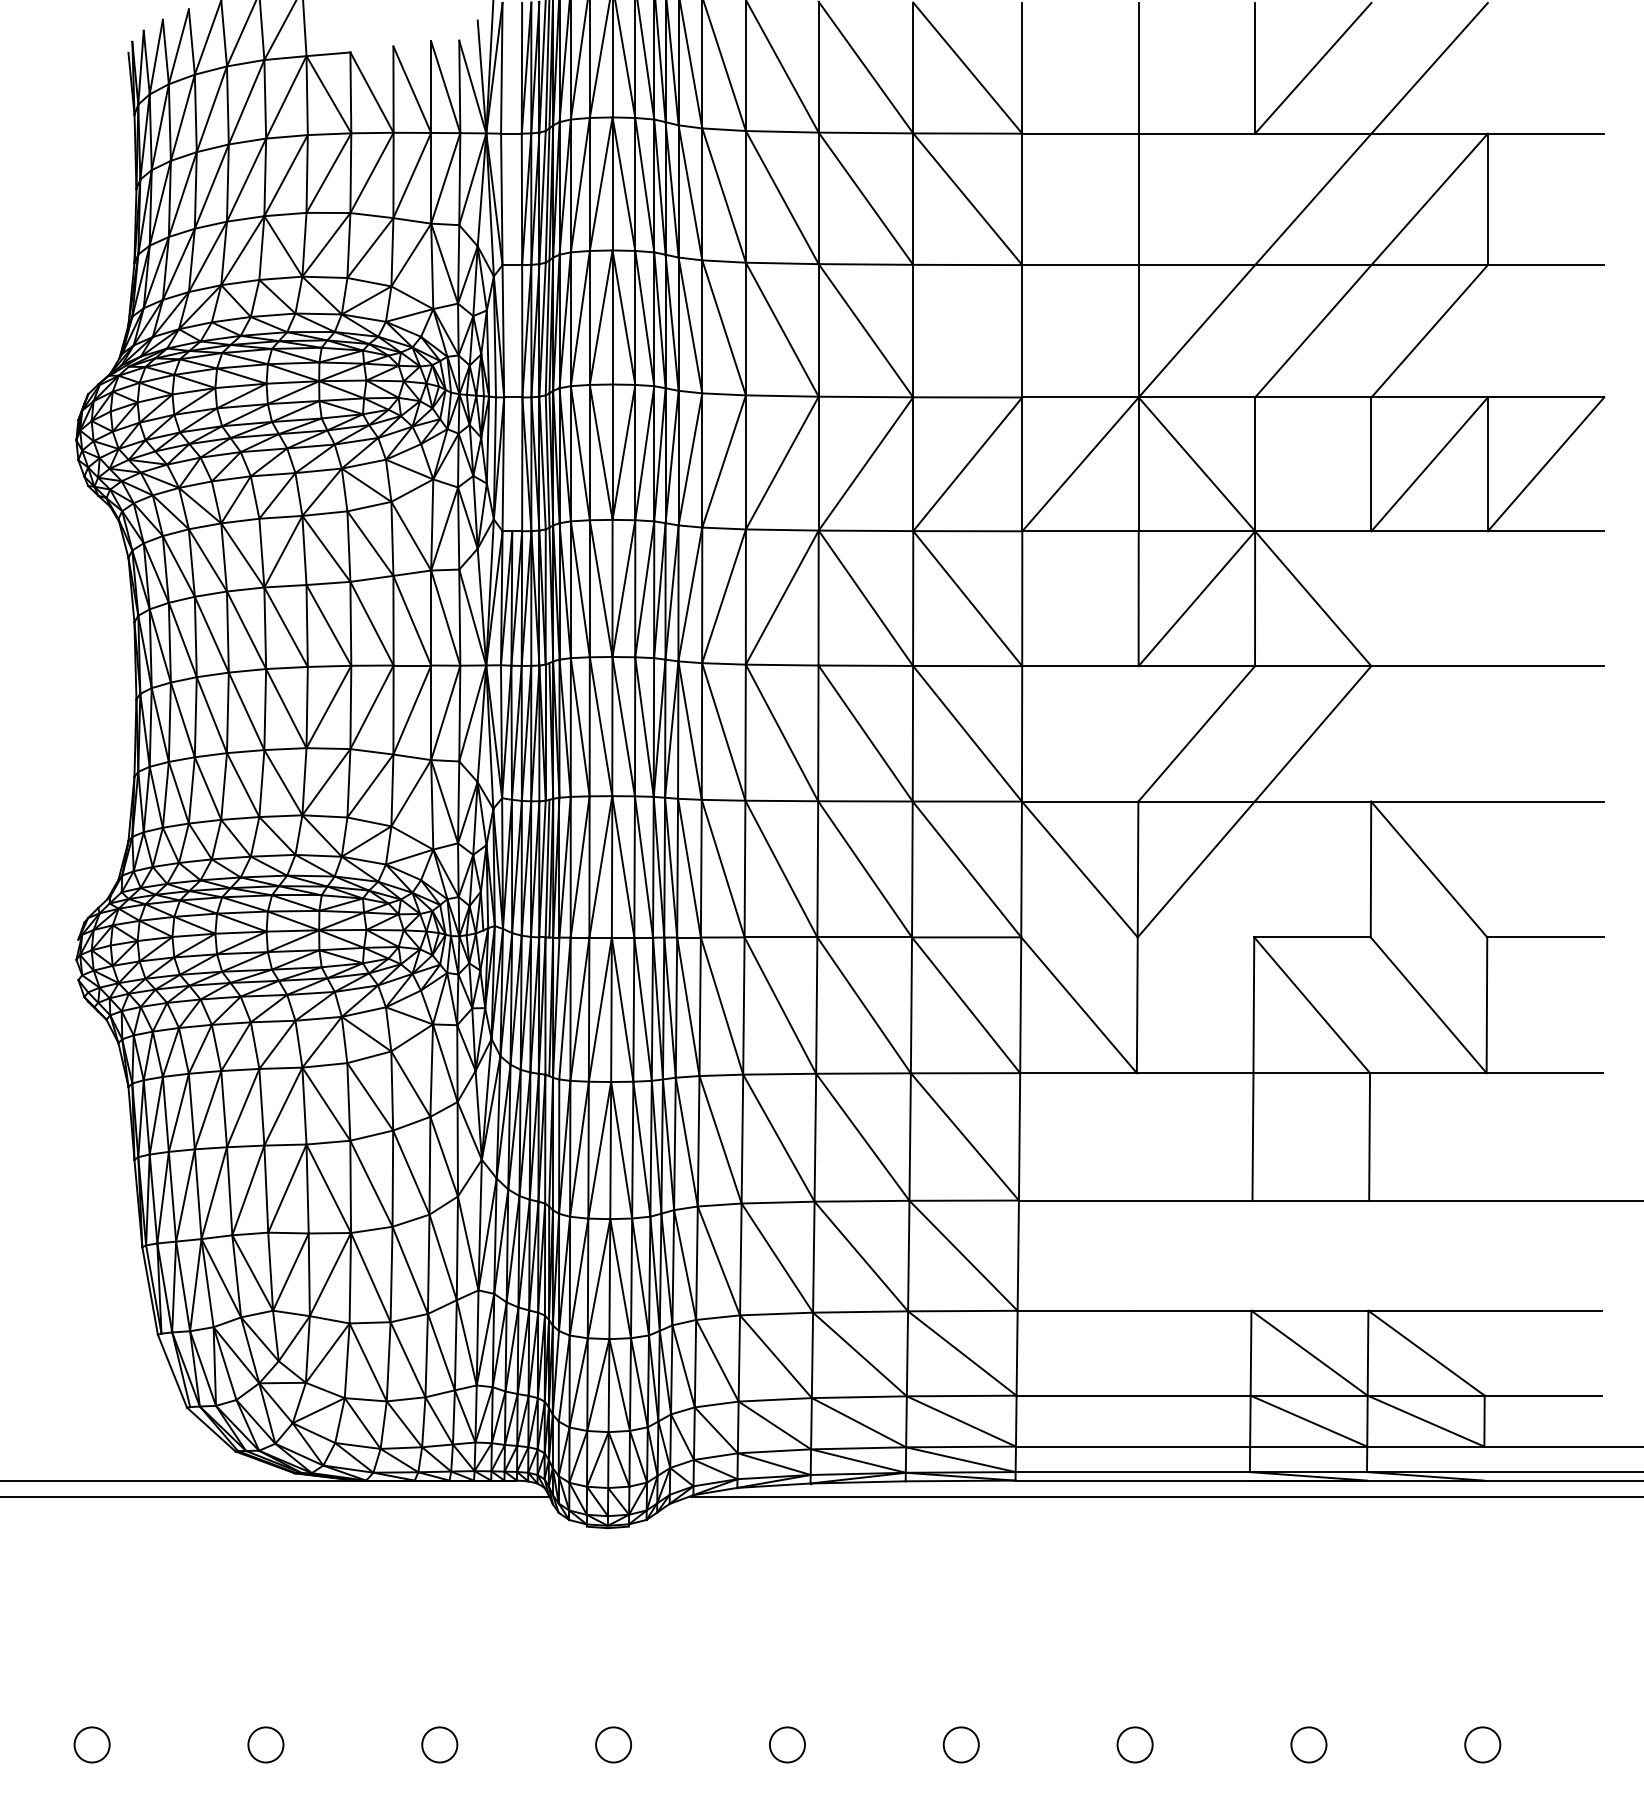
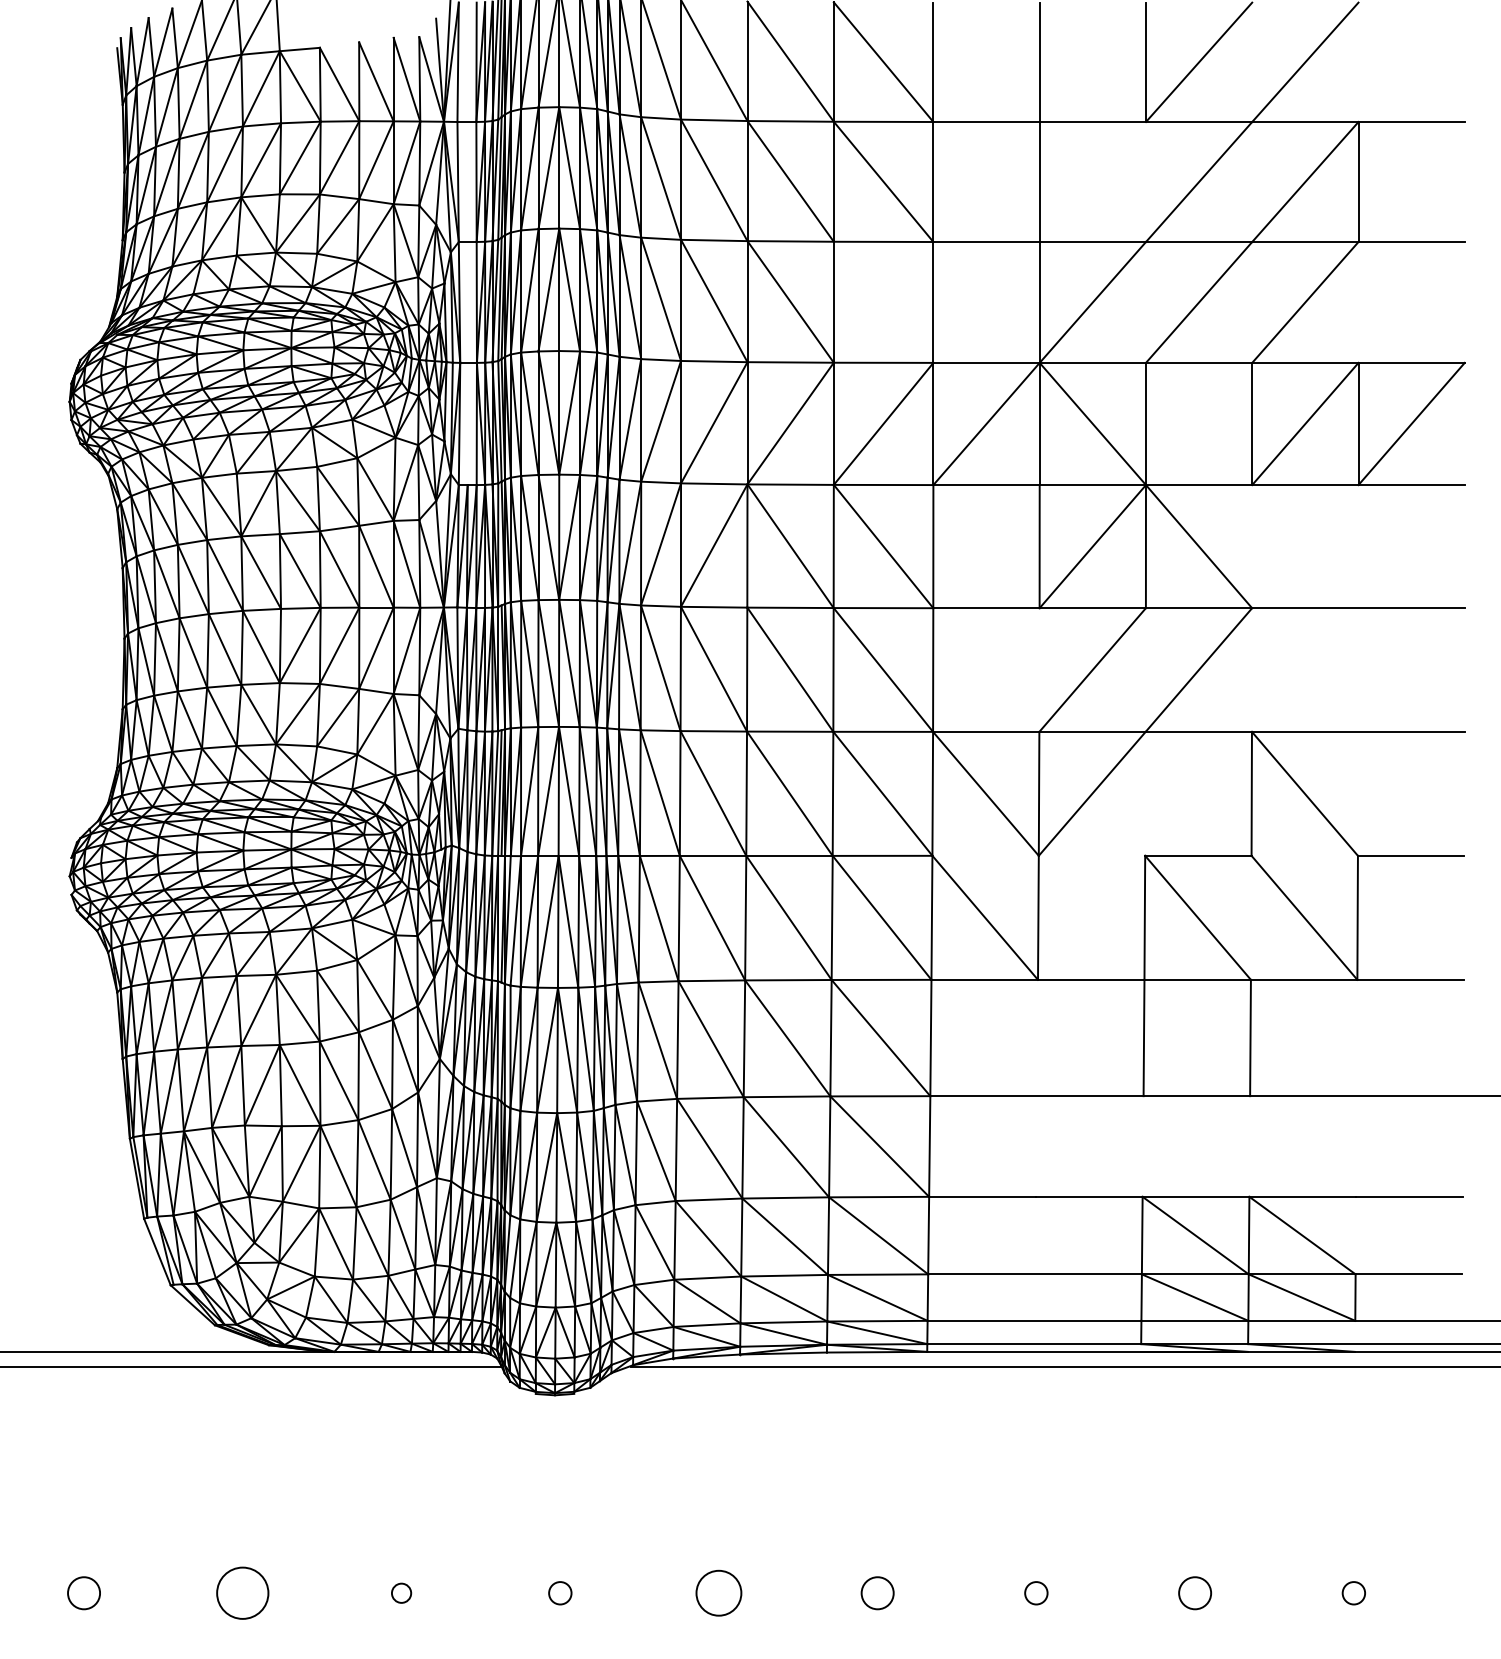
circle: (265, 1744) -> (242, 1592), size x1.6
circle: (439, 1744) -> (401, 1592), size x0.6
circle: (613, 1744) -> (560, 1592), size x0.7
circle: (787, 1744) -> (718, 1592), size x1.4
circle: (1134, 1744) -> (1035, 1592), size x0.7
circle: (1482, 1744) -> (1353, 1592), size x0.7

